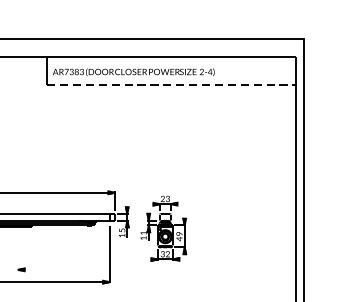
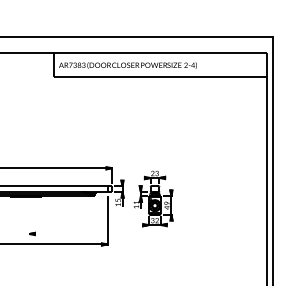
line: (171, 85) -> (160, 76), dashed -> solid

